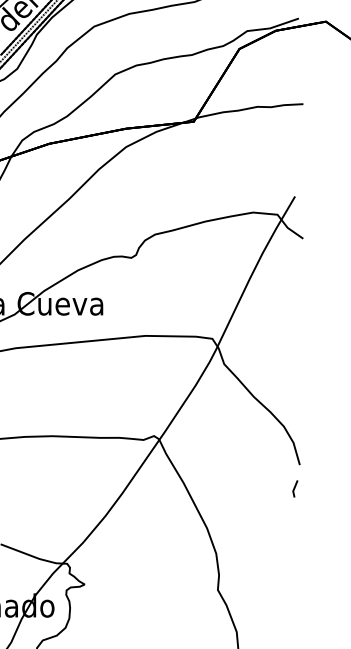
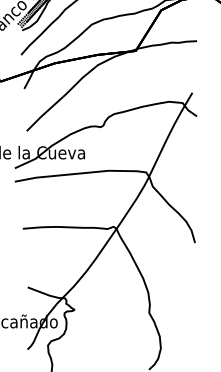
line: (295, 489) -> (192, 256), removed

